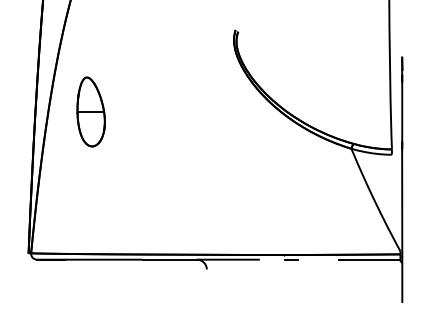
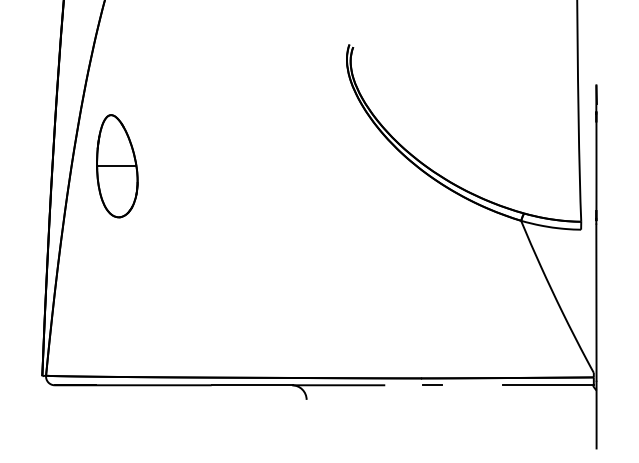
part: (90, 111) -> (116, 165), moved

